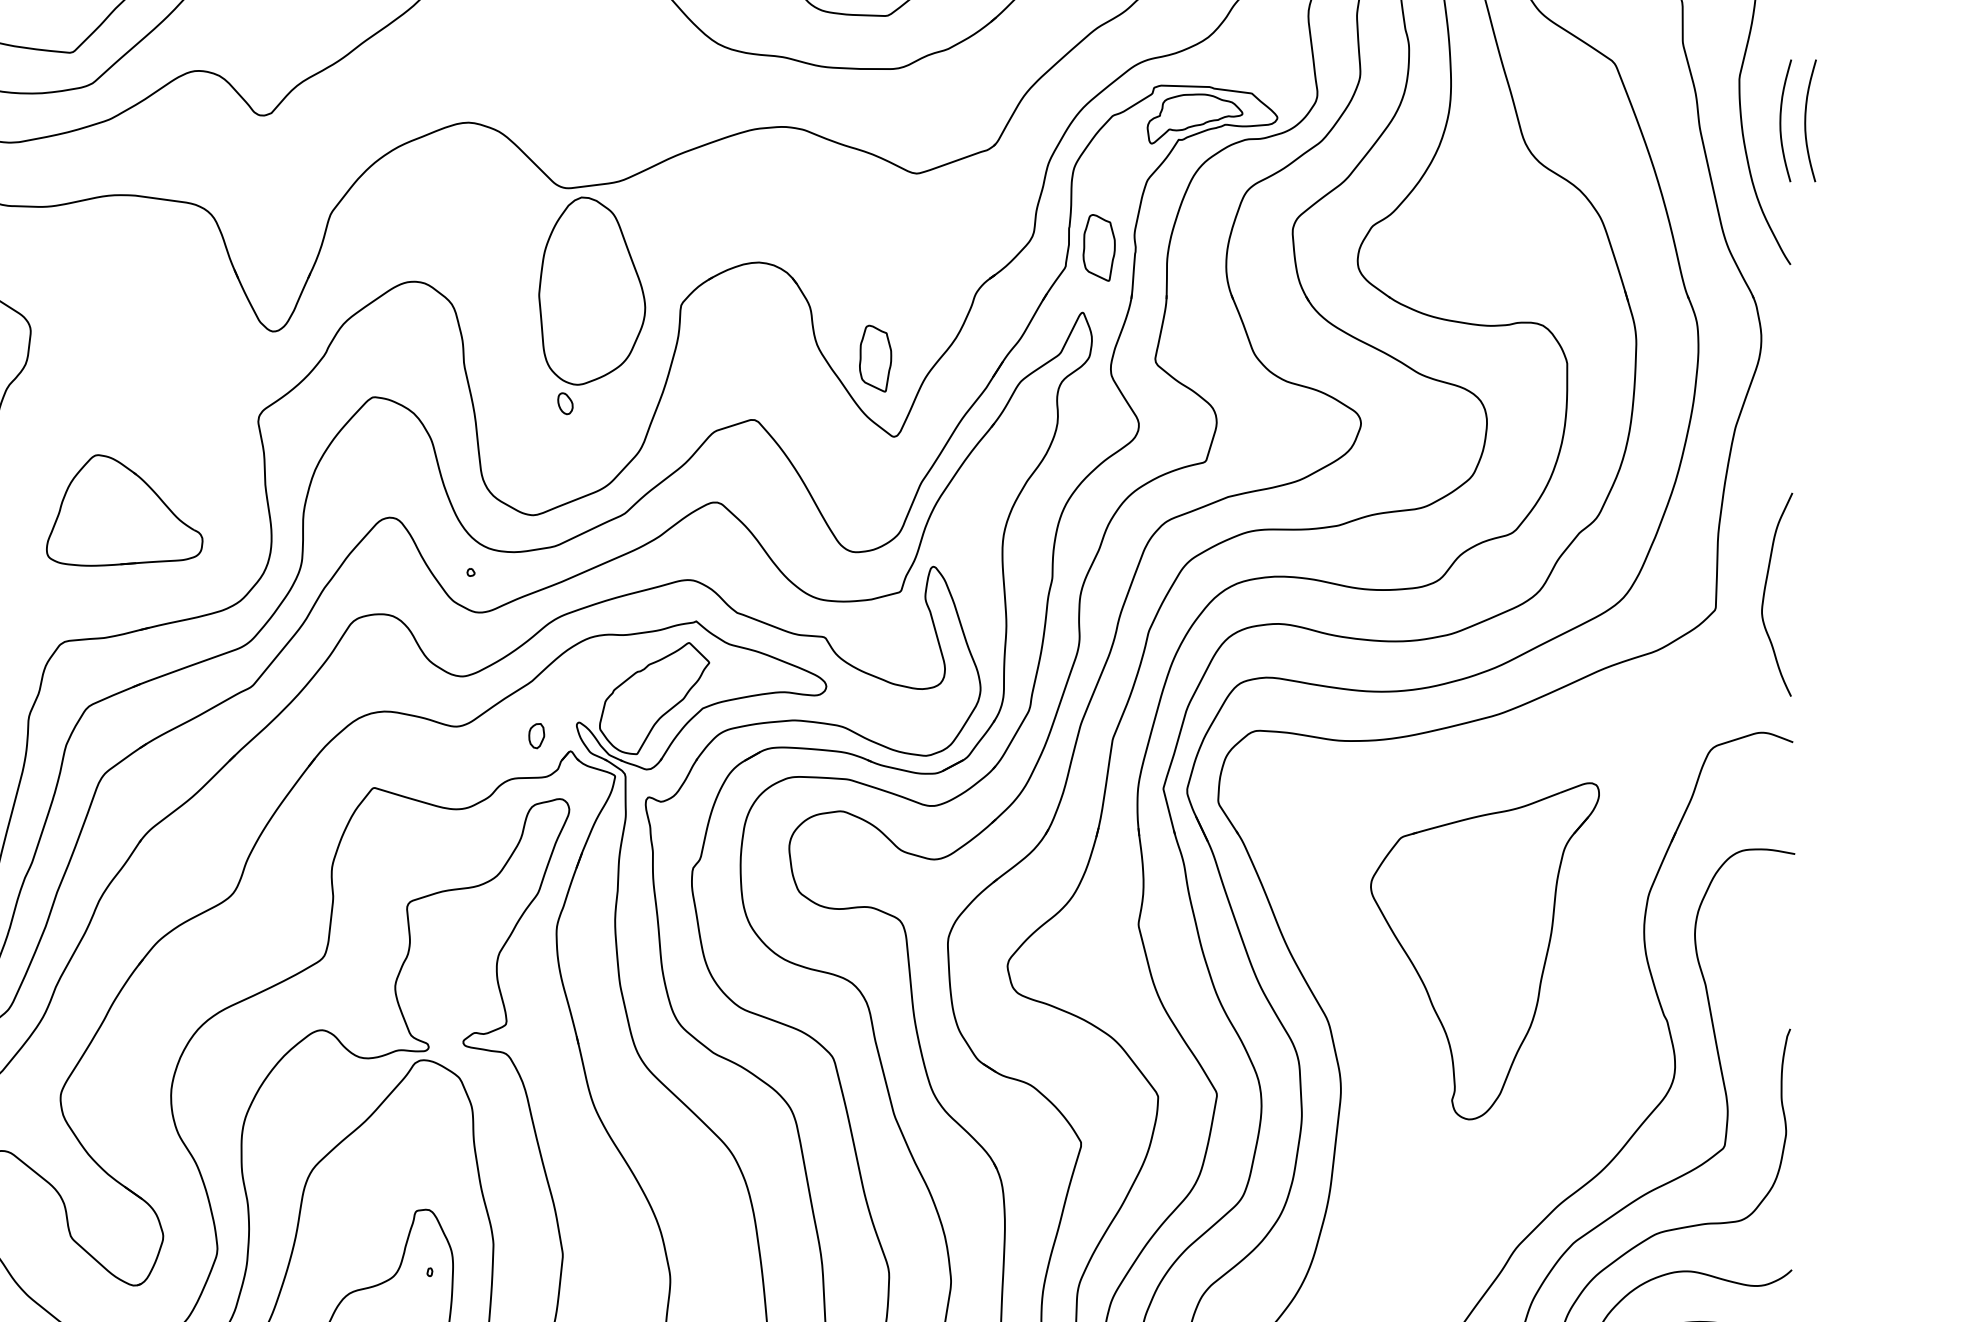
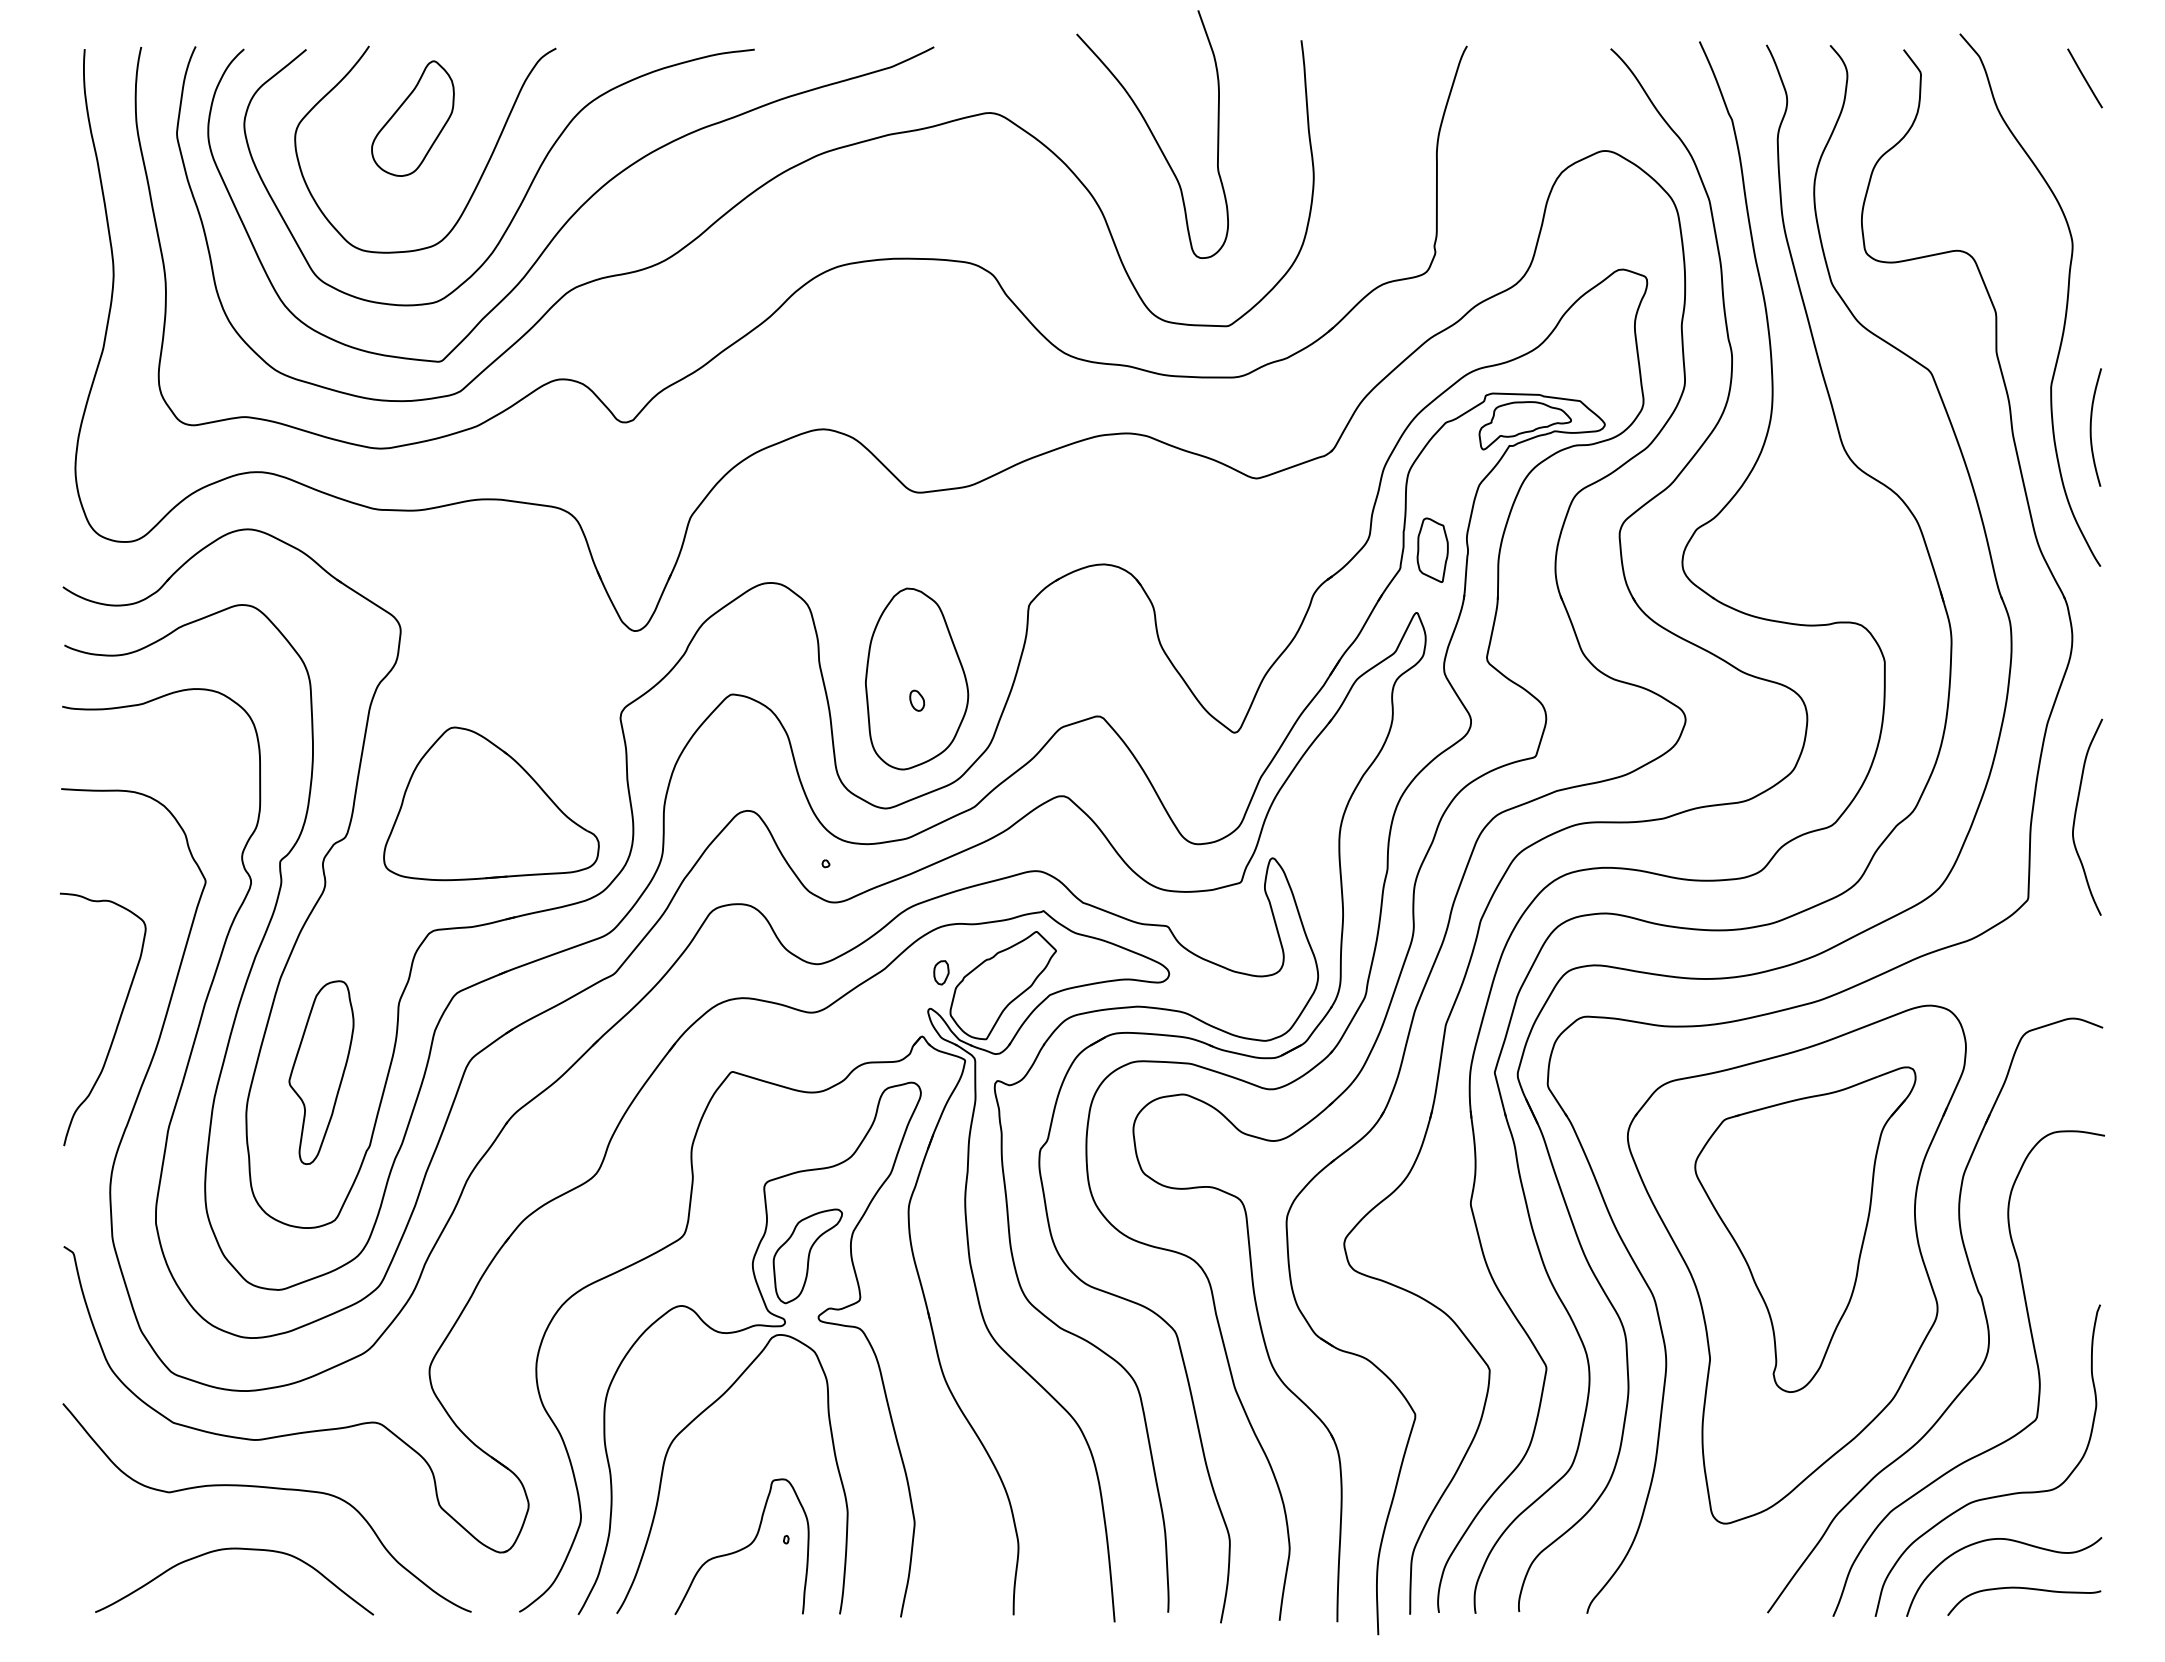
curve: (1806, 120) -> (2115, 427), removed
part: (592, 290) -> (917, 678), moved
part: (875, 357) -> (1216, 656), removed
part: (124, 510) -> (491, 803), size x1.43
curve: (1765, 591) -> (2076, 814), moved
part: (536, 735) -> (941, 972), moved
part: (451, 979) -> (807, 1256), added
part: (1475, 987) -> (1796, 1264), added

